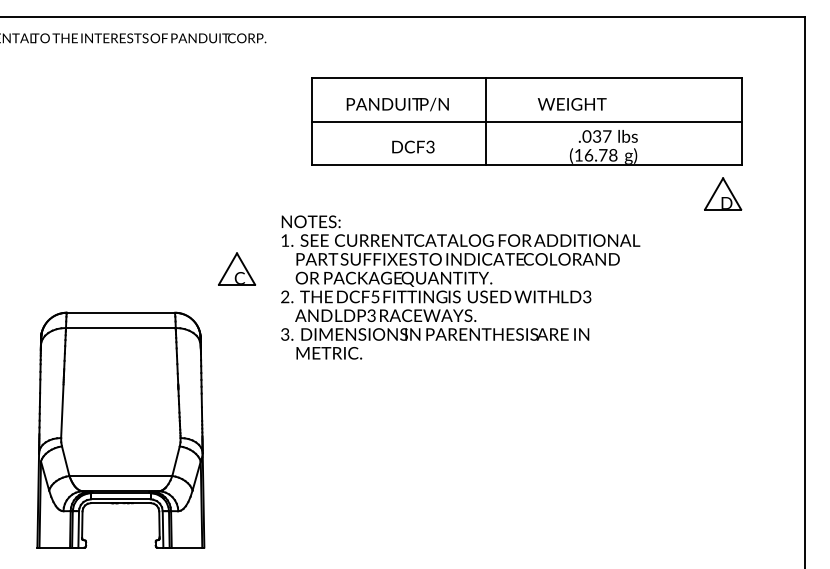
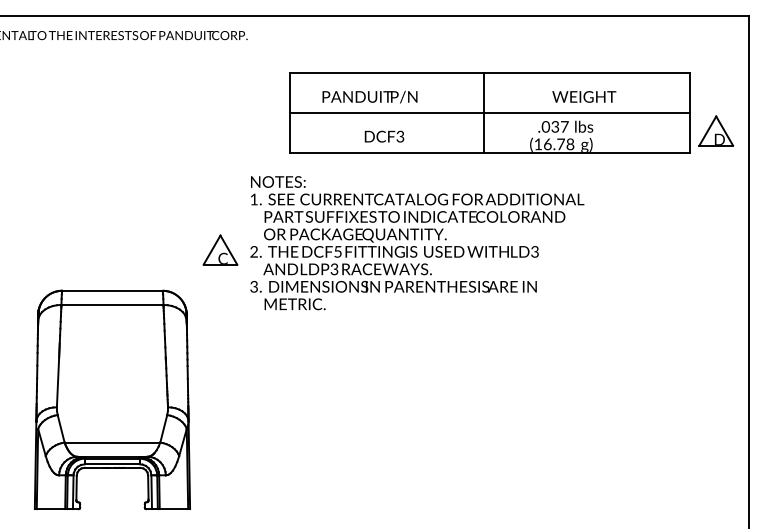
text: (571, 104) -> (583, 97), moved
line: (485, 121) -> (484, 112), moved
part: (723, 193) -> (716, 130), moved
text: (460, 287) -> (417, 243), moved

